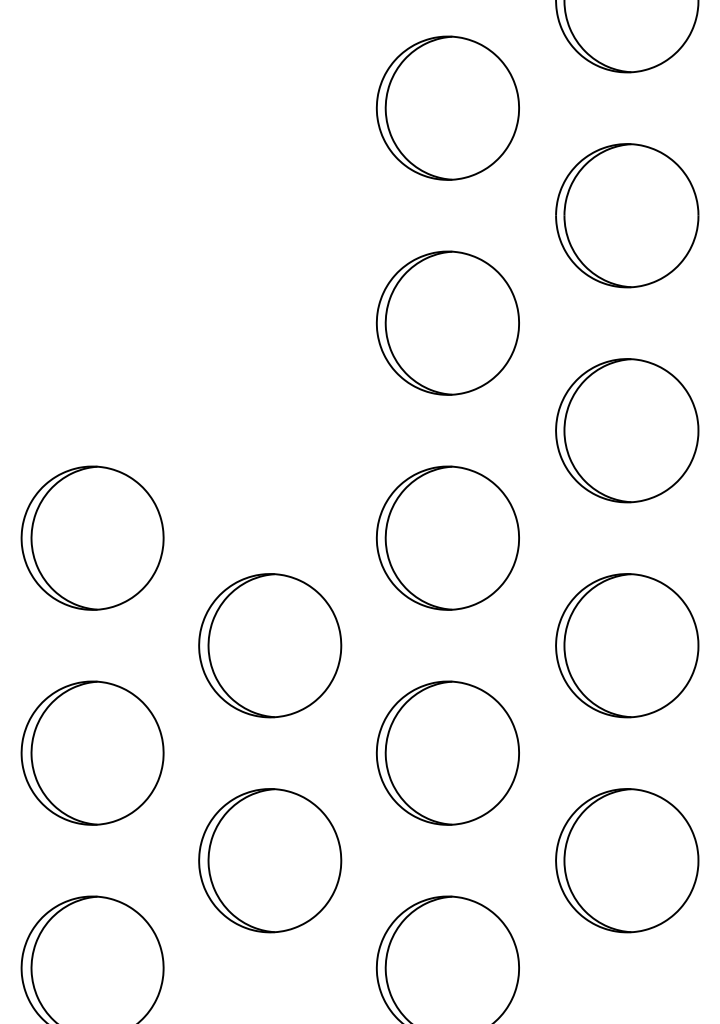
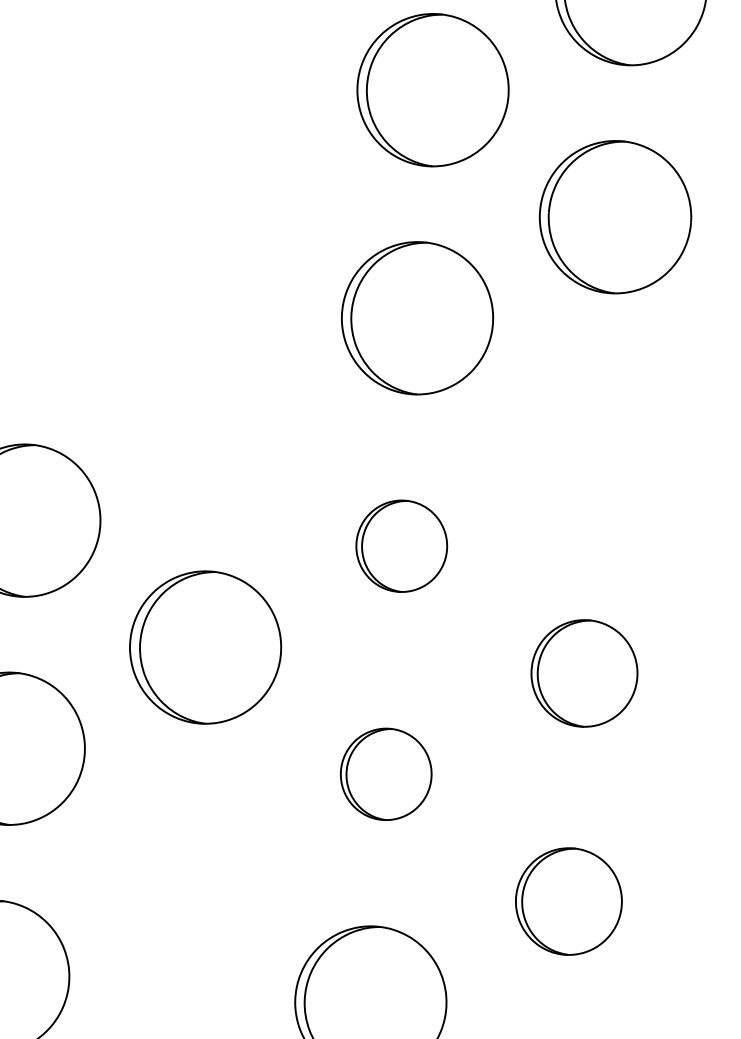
part: (627, 430) -> (600, 445), removed
part: (447, 537) -> (401, 545), size x0.6
part: (627, 645) -> (584, 673), size x0.7
part: (447, 752) -> (385, 773), size x0.6
part: (270, 860) -> (190, 875), removed
part: (627, 860) -> (569, 901), size x0.7

